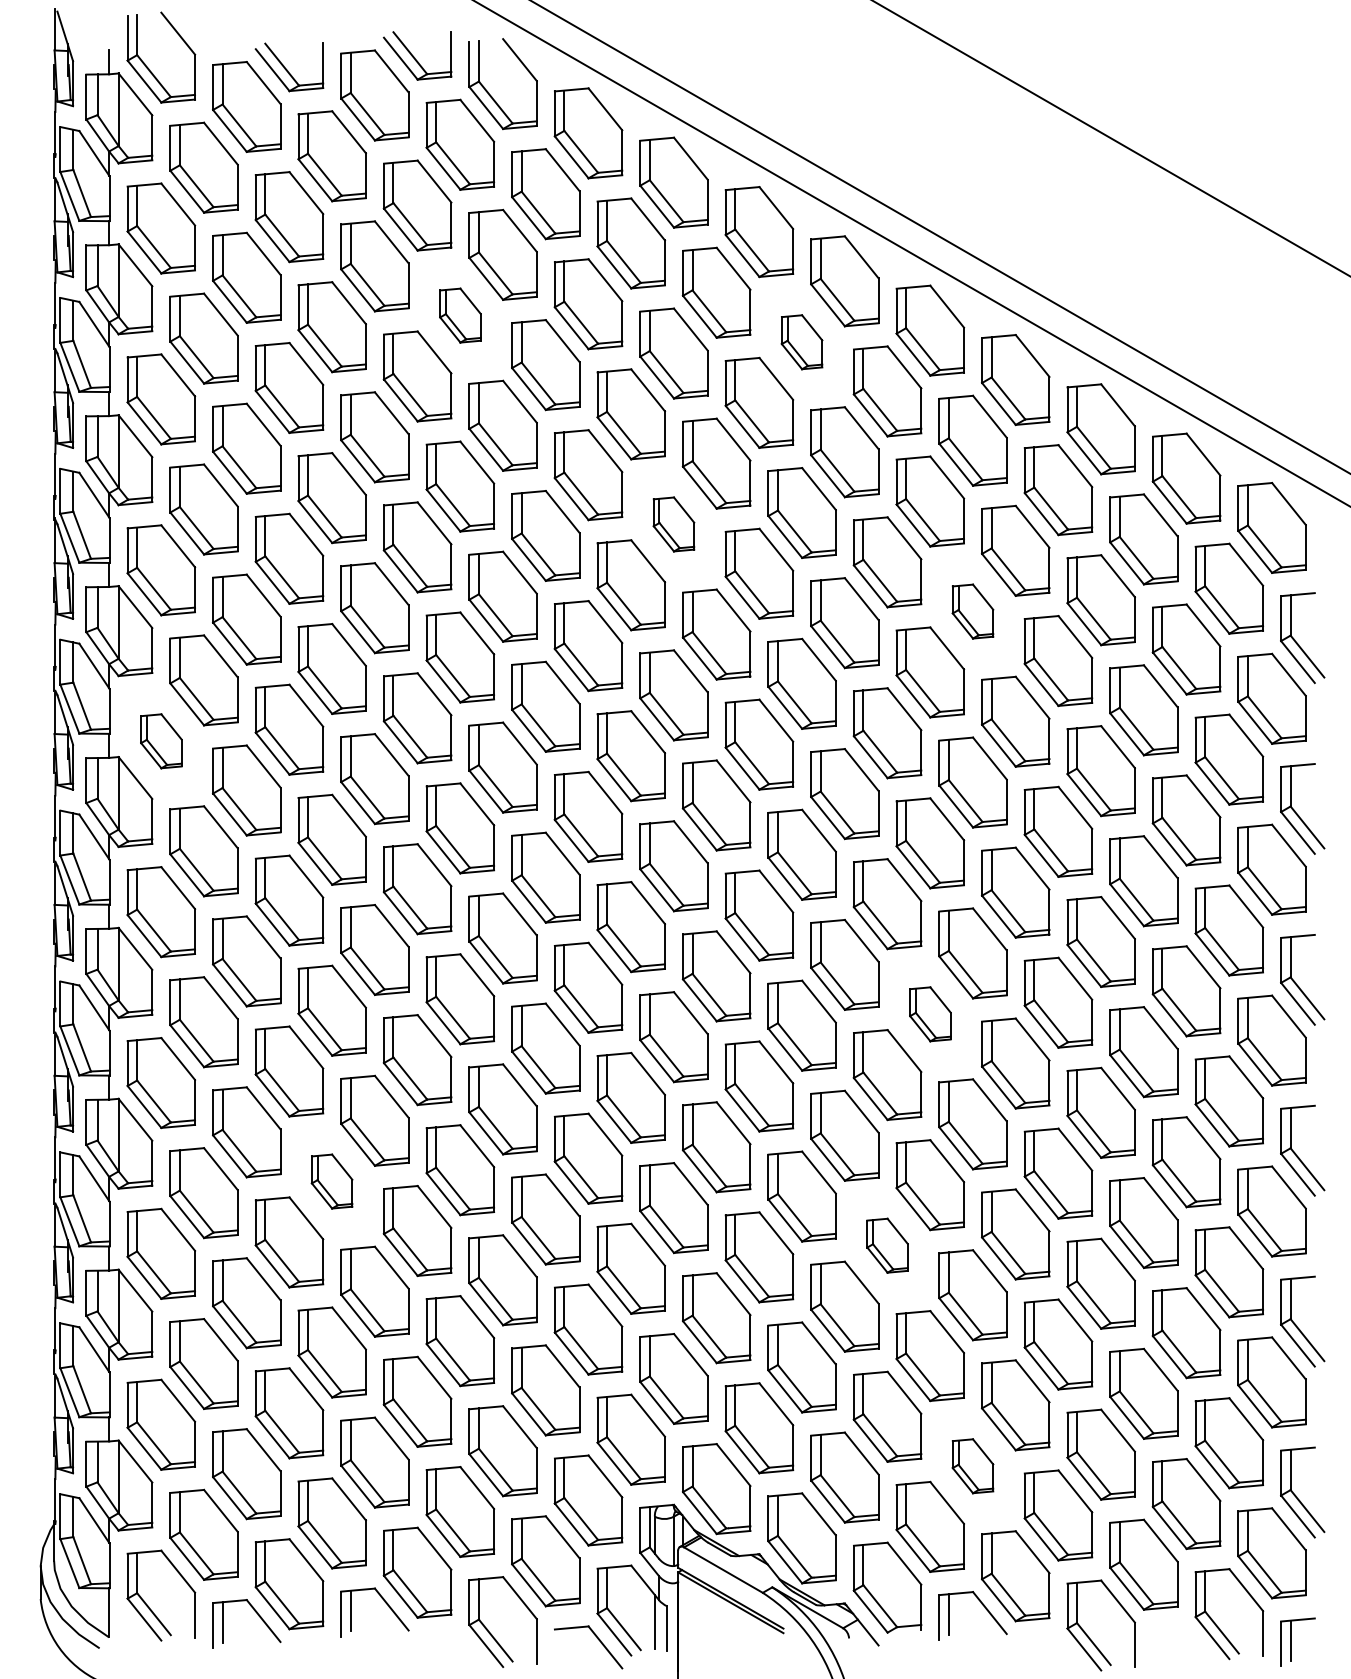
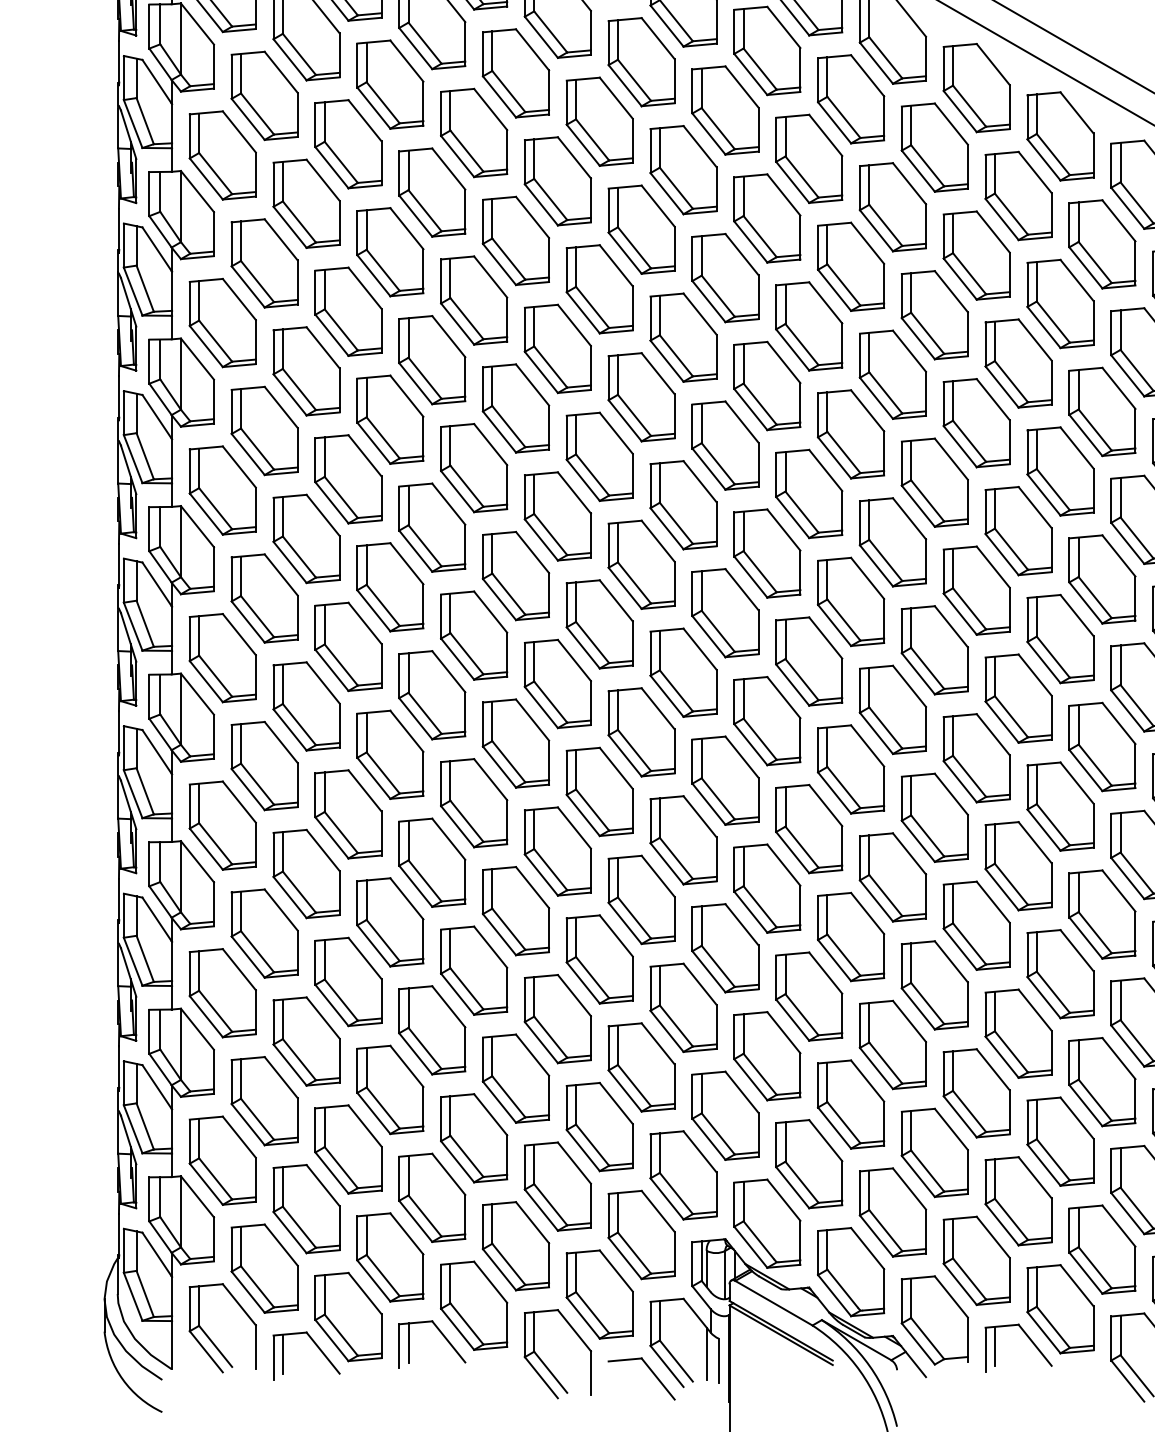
part: (460, 315) -> (516, 73), size x1.67
part: (801, 342) -> (850, 99), size x1.67
part: (673, 524) -> (724, 278), size x1.67
part: (972, 611) -> (1018, 363), size x1.67
part: (161, 741) -> (222, 490), size x1.67
part: (930, 1014) -> (976, 758), size x1.67
part: (331, 1181) -> (389, 922), size x1.67
part: (887, 1245) -> (934, 984), size x1.67
part: (972, 1466) -> (1018, 1201), size x1.67

